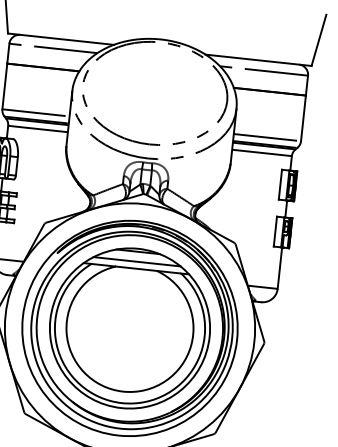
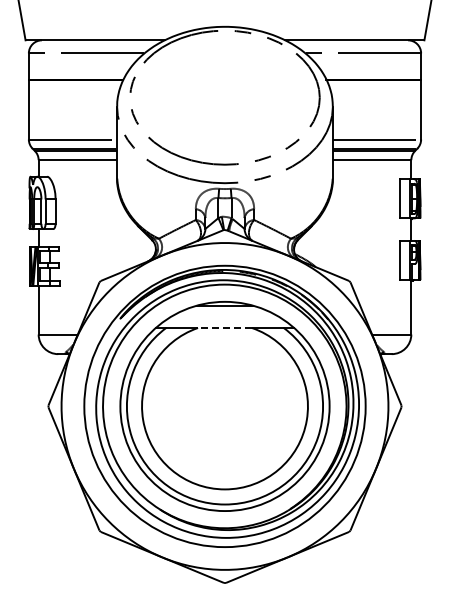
line: (136, 261) -> (224, 318), removed
line: (135, 269) -> (224, 328), solid -> dashed

